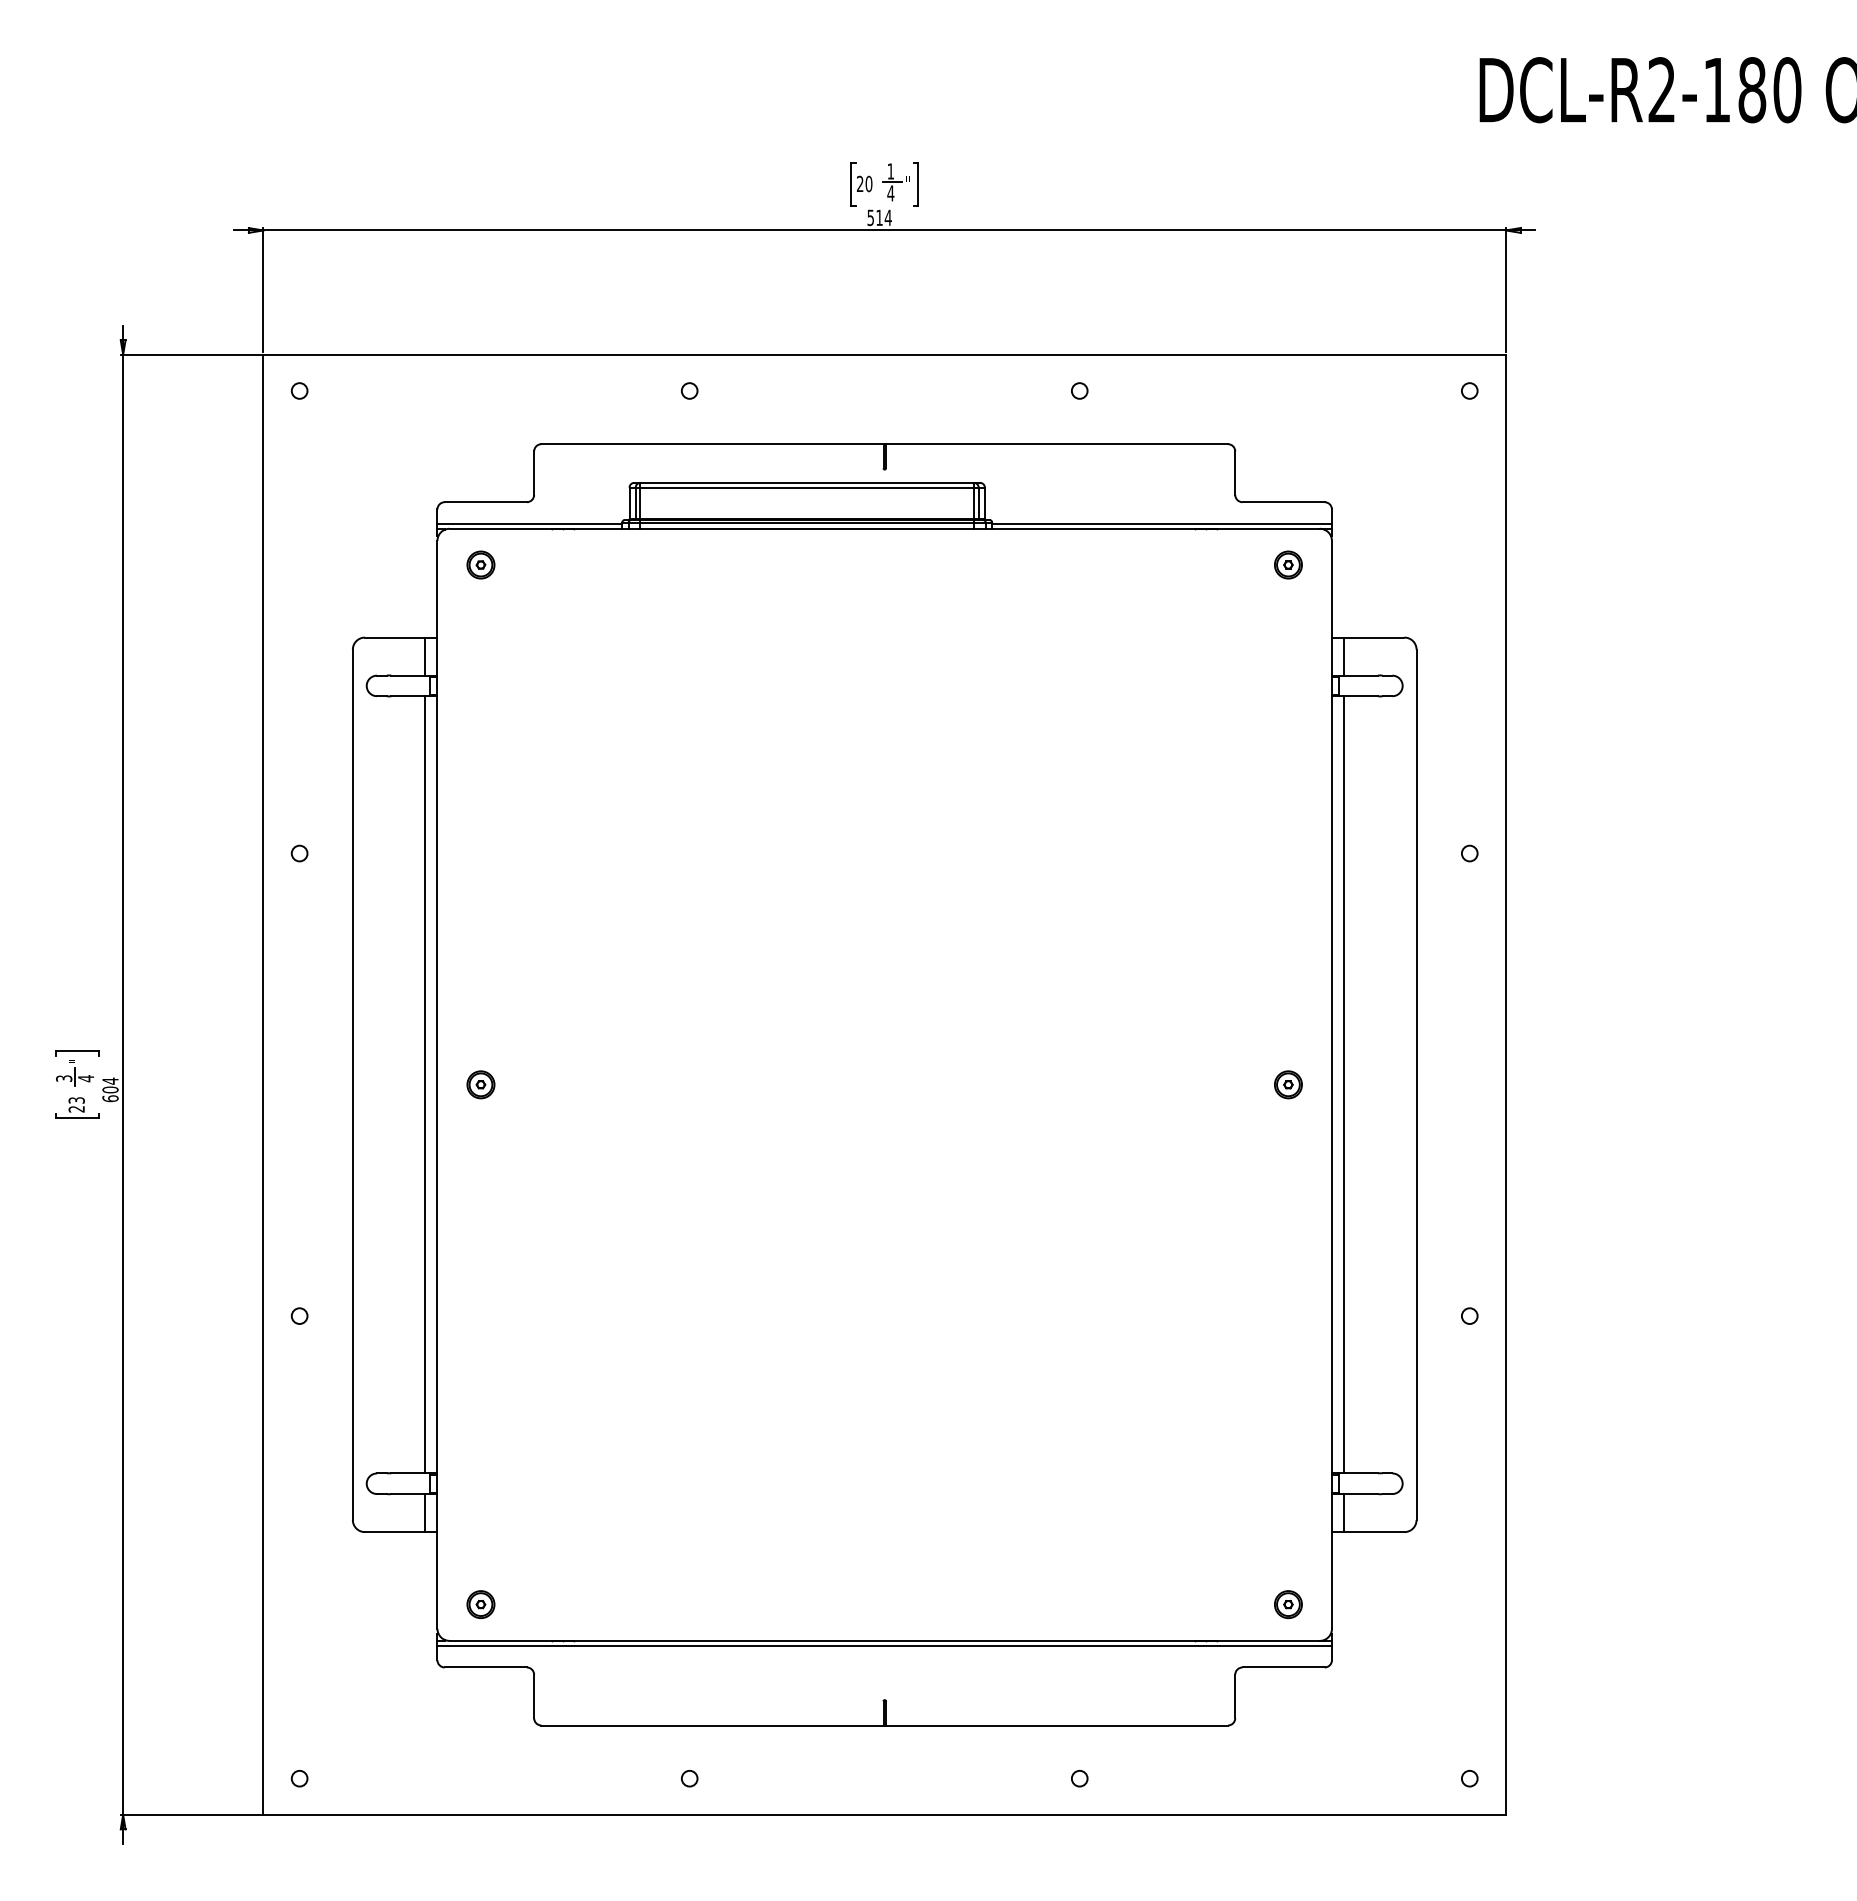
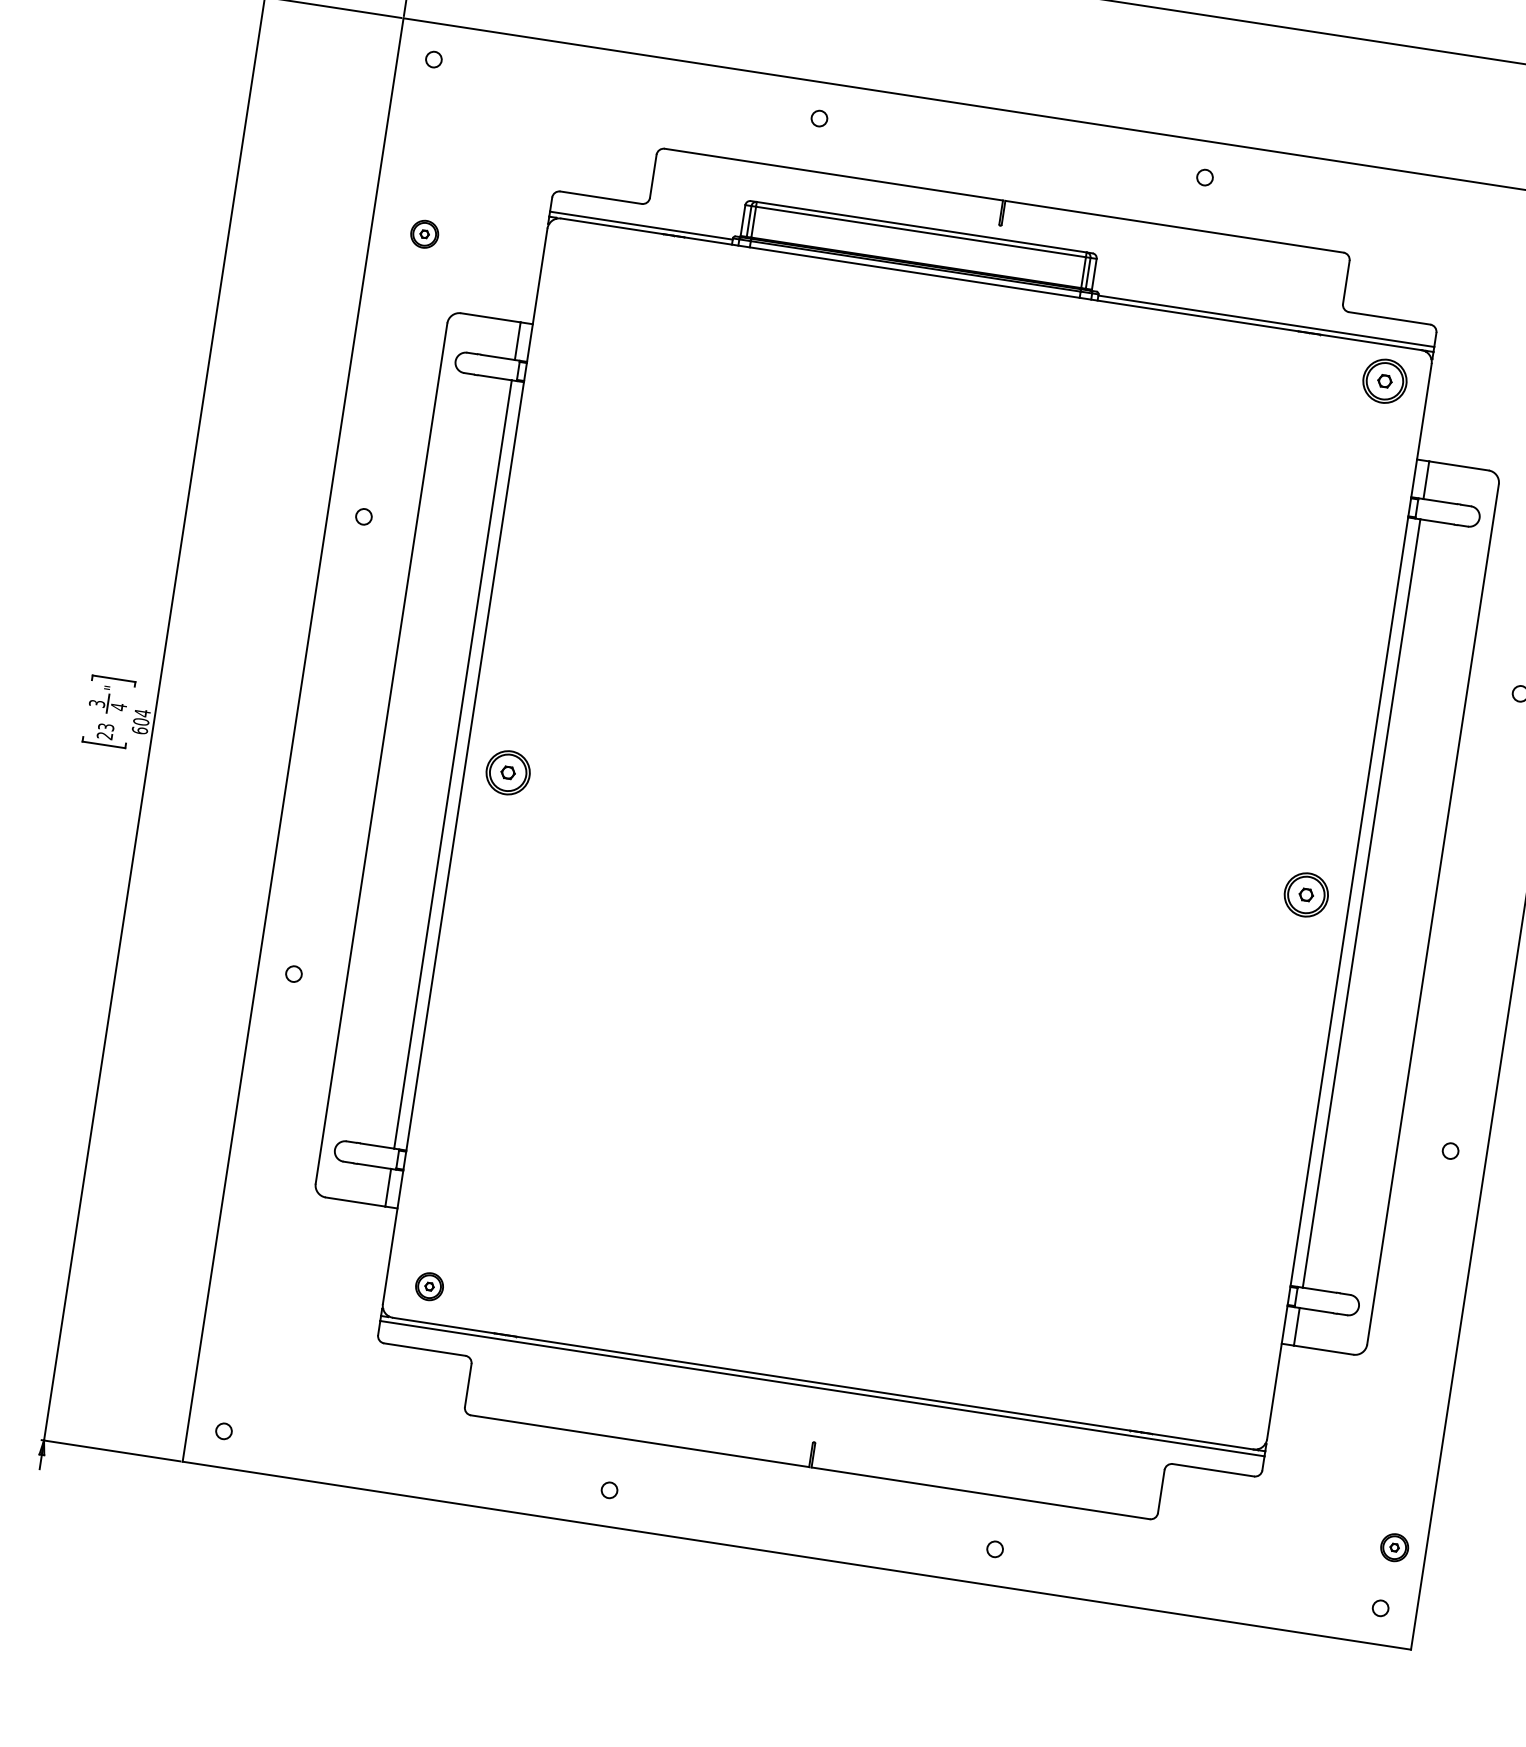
part: (480, 564) -> (424, 233), moved
part: (1288, 564) -> (1385, 380), size x1.6
part: (480, 1084) -> (507, 772), size x1.6
part: (1288, 1084) -> (1306, 894), size x1.6
part: (1288, 1604) -> (1394, 1547), moved

